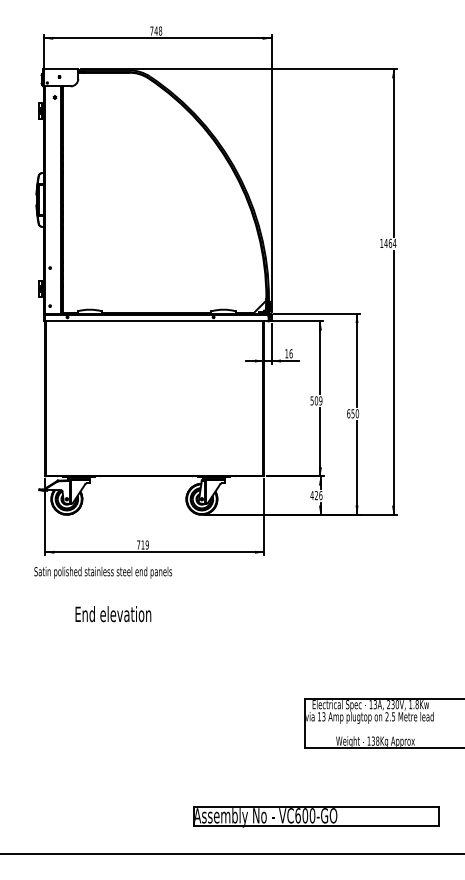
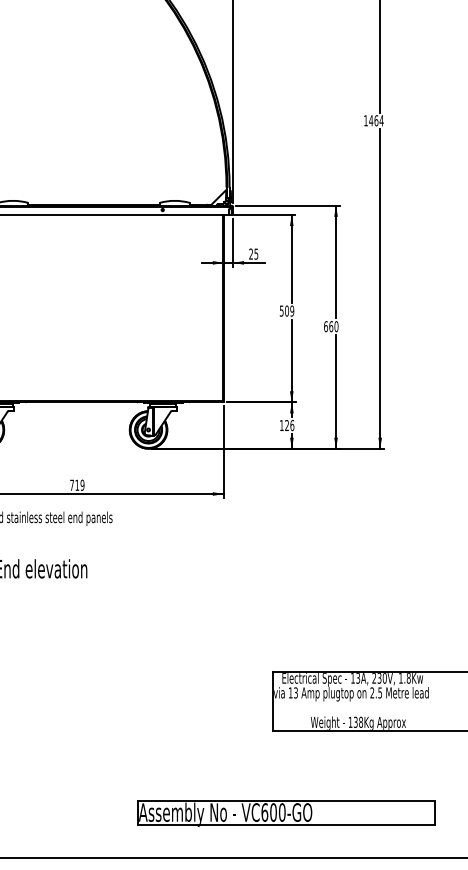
text: (288, 353) -> (253, 253), 16 -> 25
text: (352, 413) -> (330, 326), 650 -> 660
text: (311, 495) -> (281, 425), 426 -> 126

